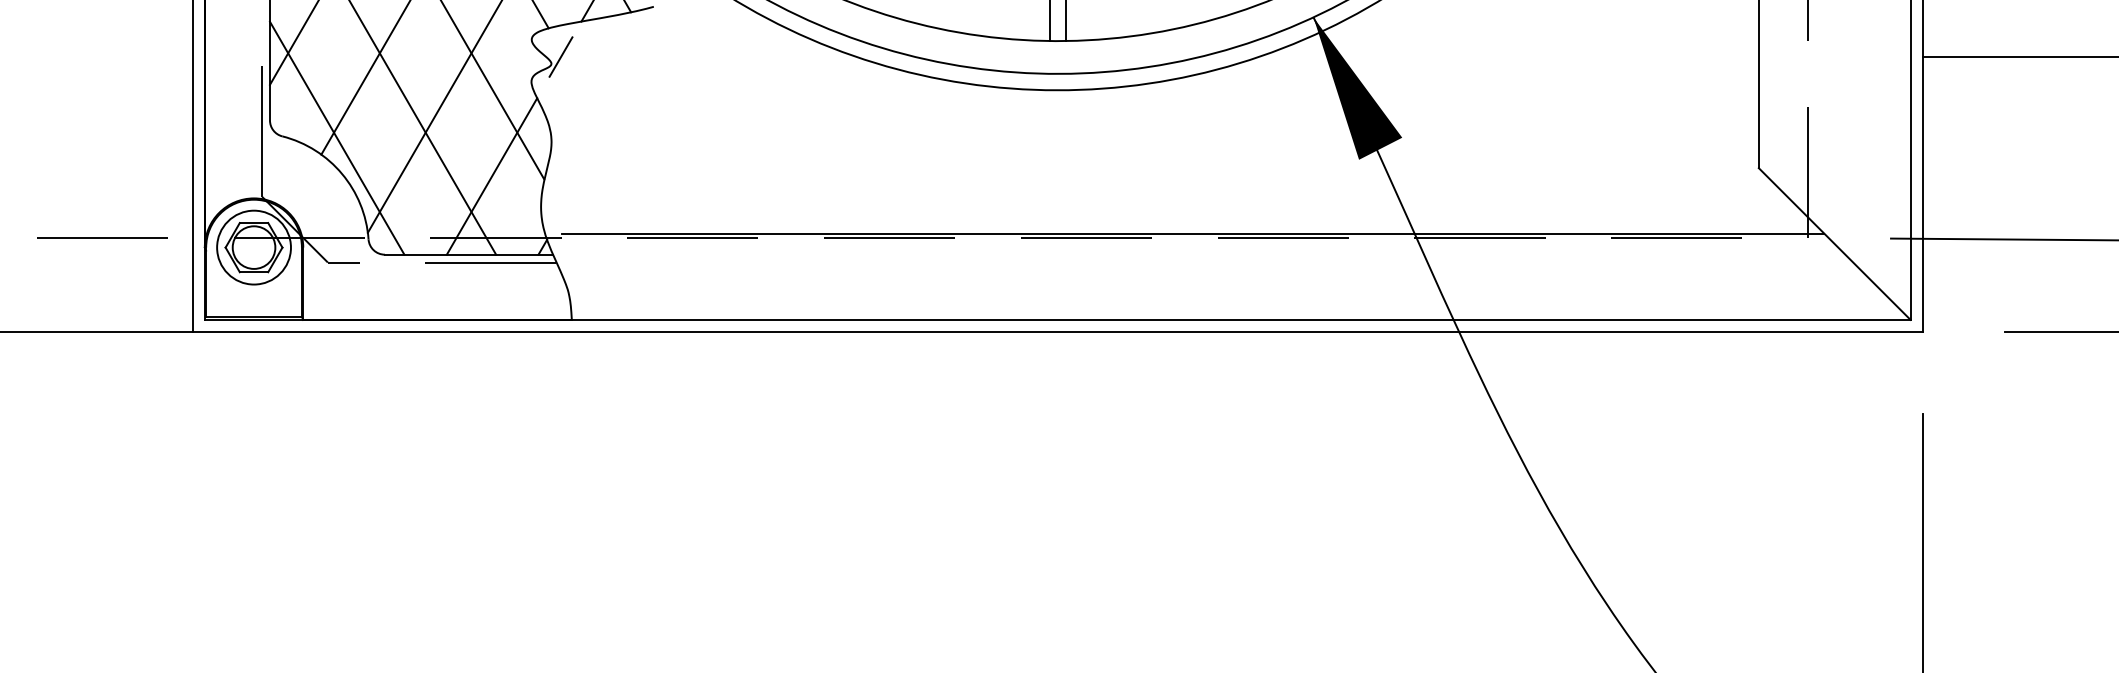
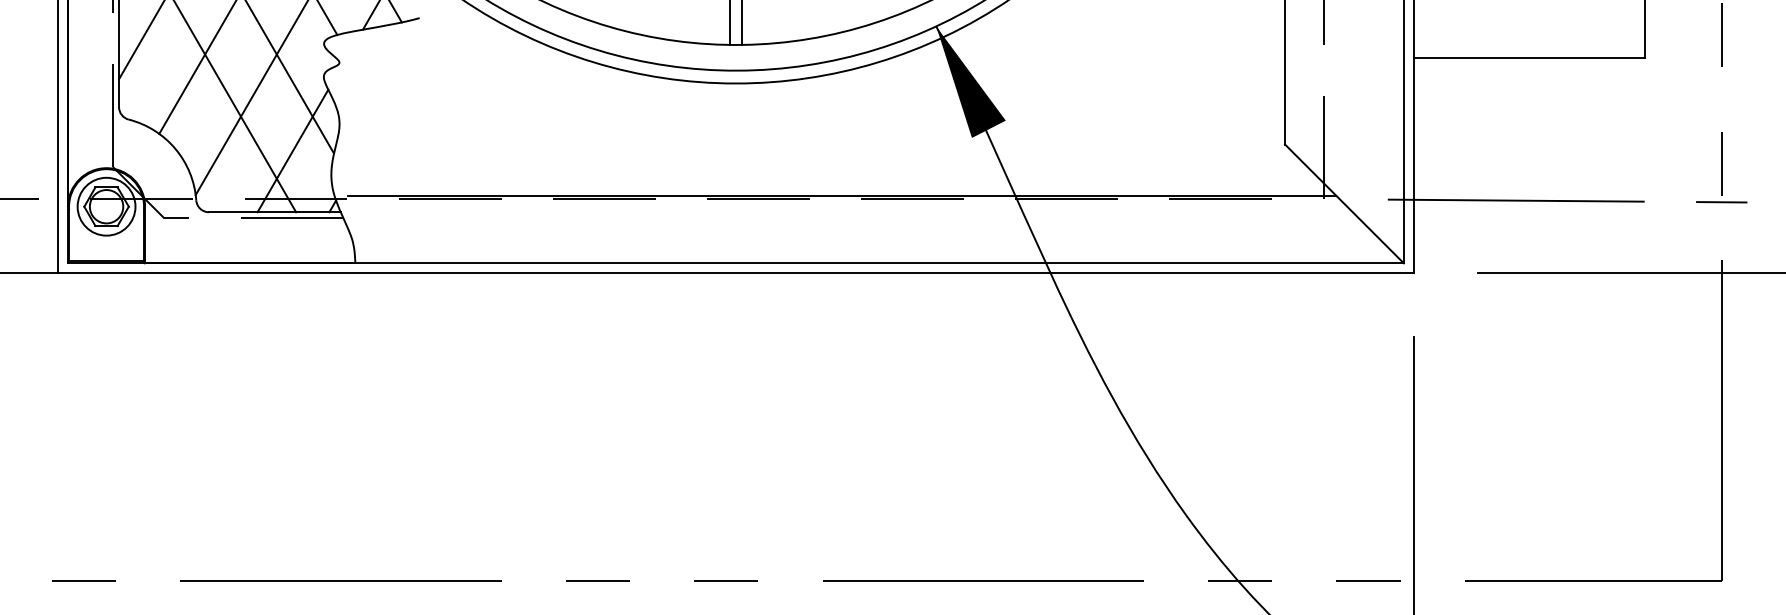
line: (560, 57) -> (346, 57), removed
line: (336, 137) -> (171, 120), removed

